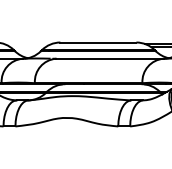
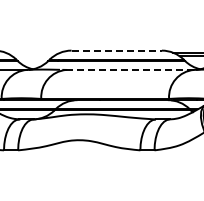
line: (99, 42) -> (117, 50), solid -> dashed
line: (109, 58) -> (130, 69), solid -> dashed

